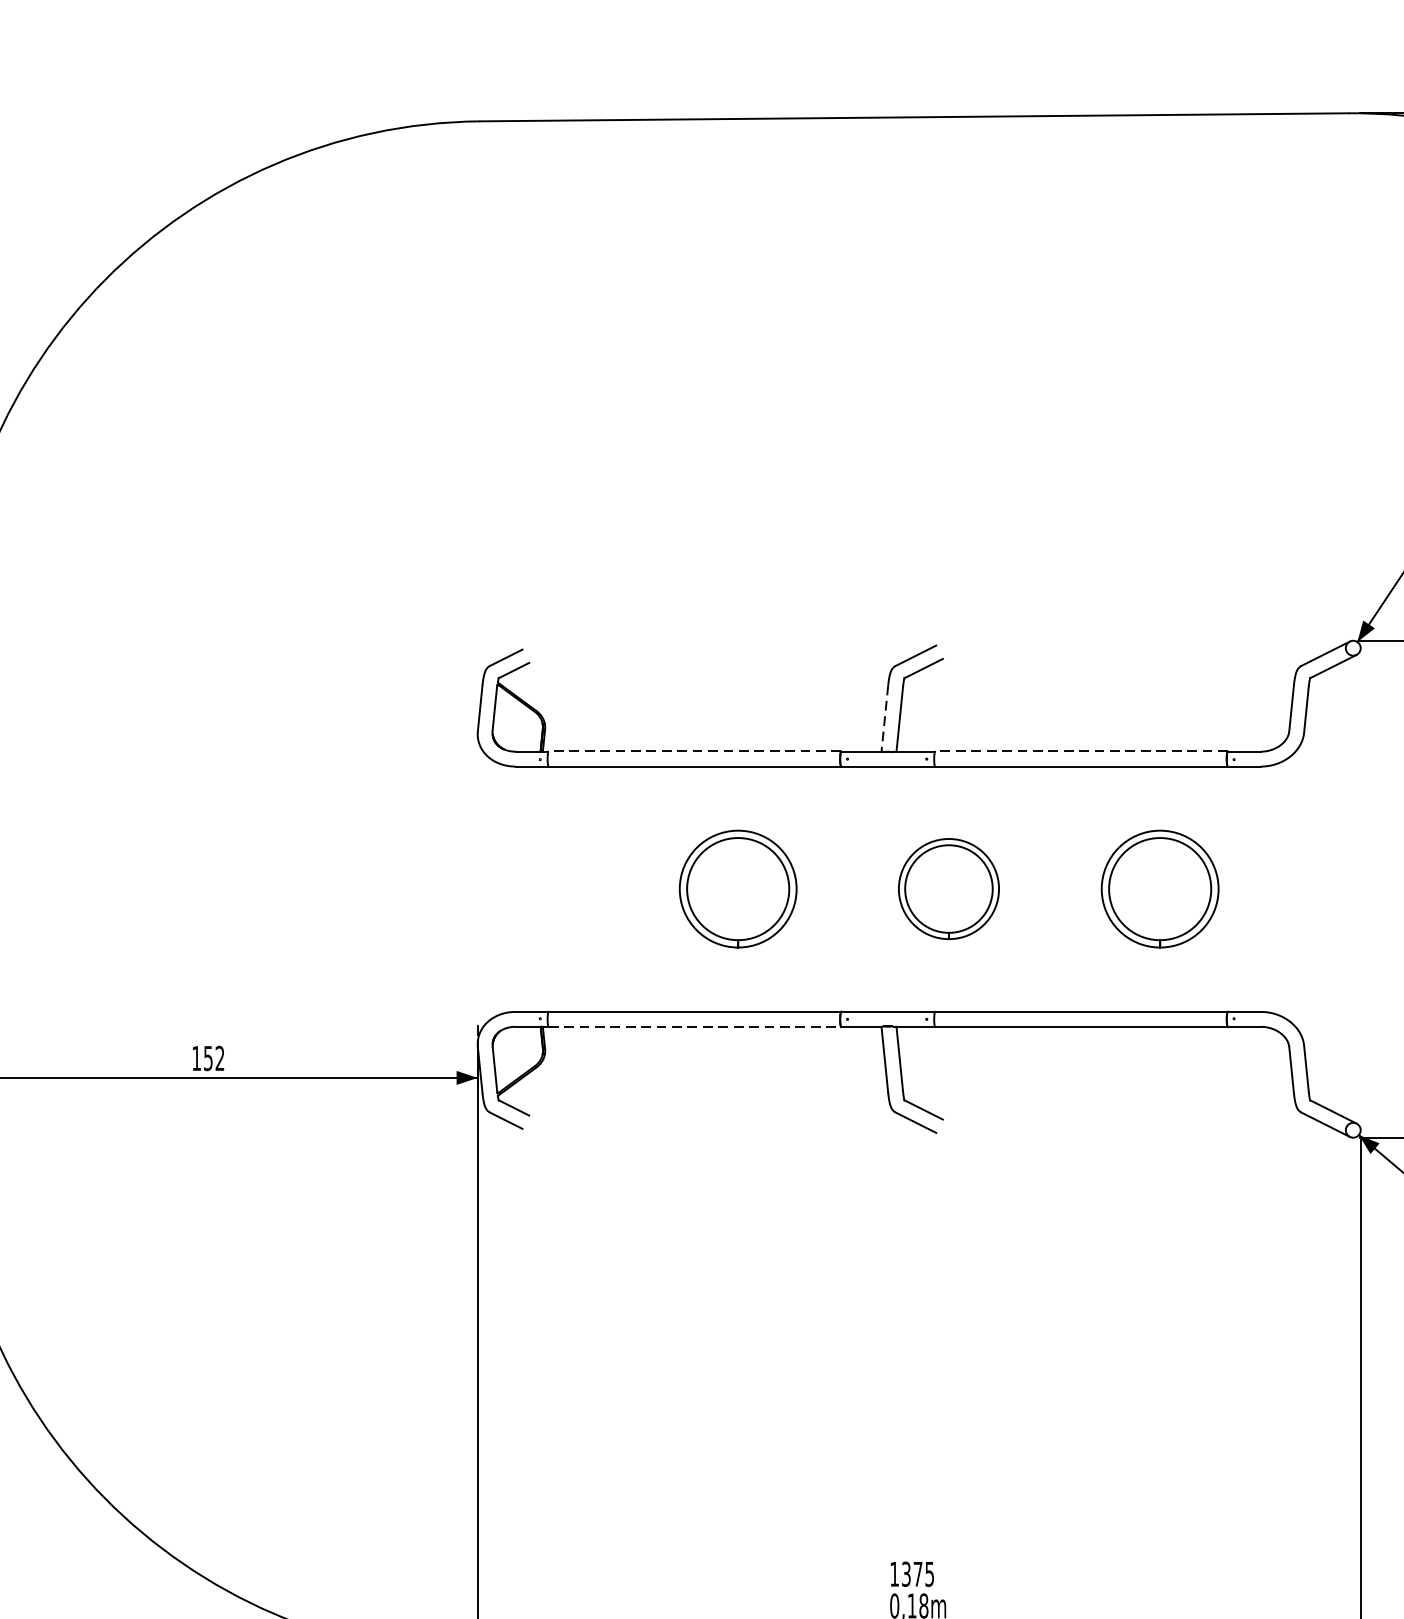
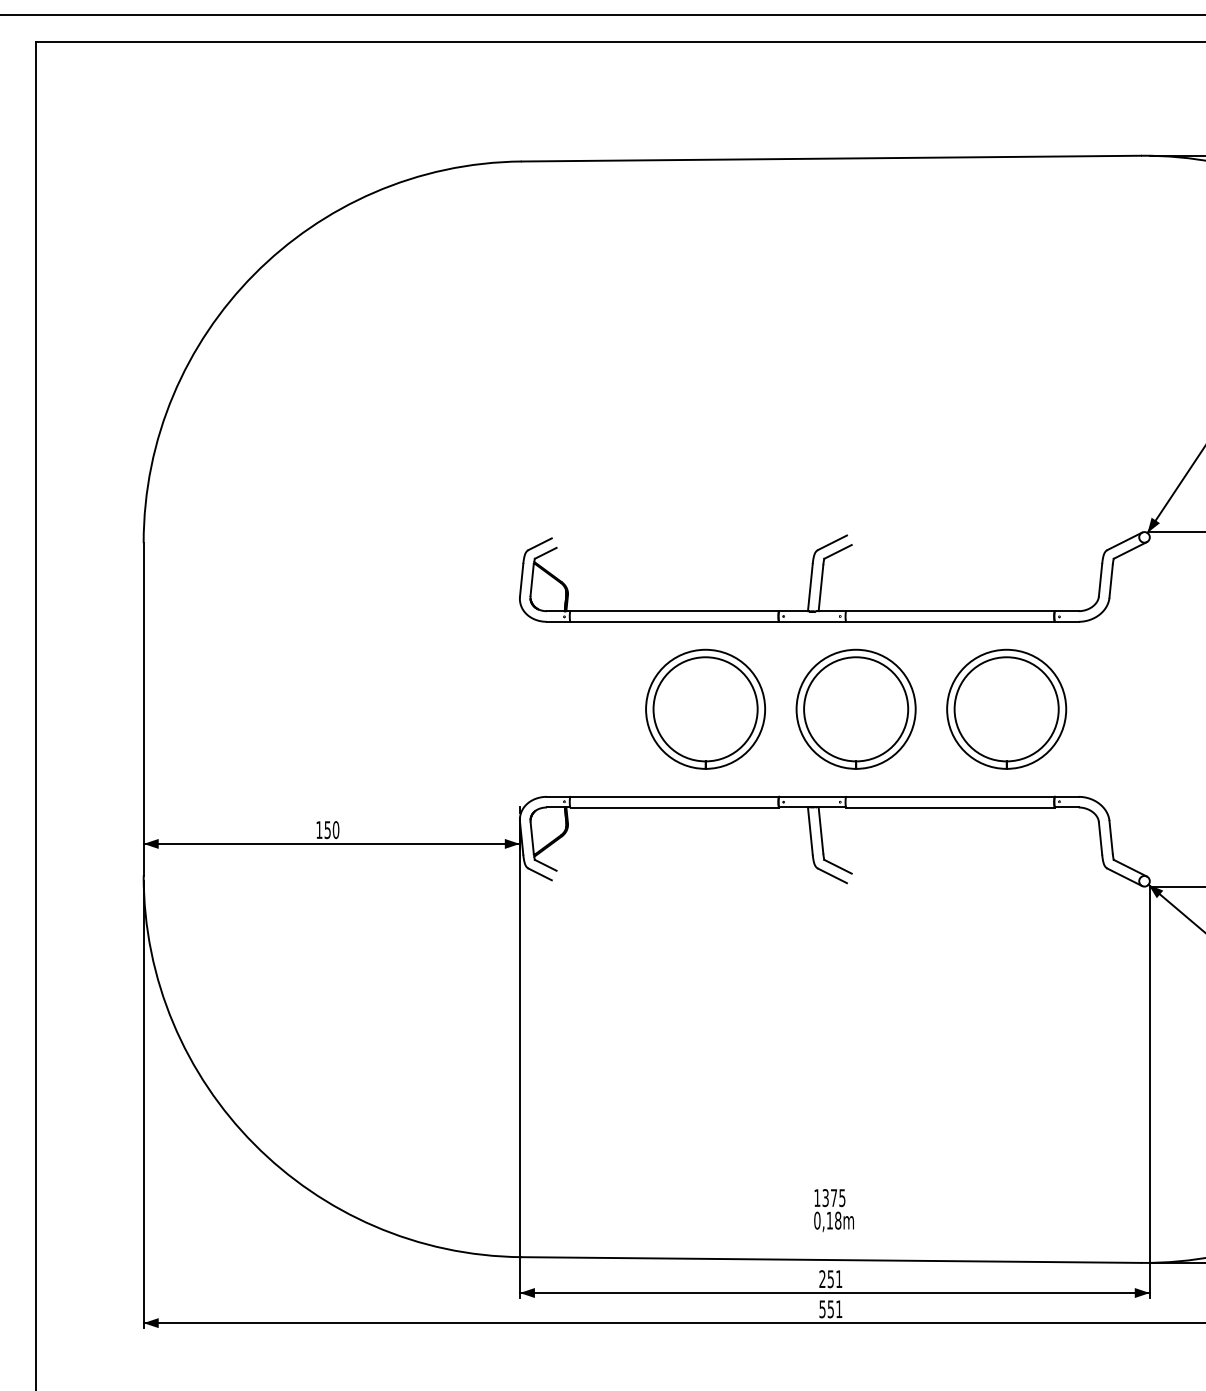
line: (885, 718) -> (810, 587), dashed -> solid
line: (694, 750) -> (674, 610), dashed -> solid
line: (1081, 750) -> (950, 610), dashed -> solid
part: (737, 888) -> (705, 708), size x1.43
part: (948, 888) -> (855, 708), size x1.67
part: (1159, 888) -> (1006, 708), size x1.43
line: (695, 1026) -> (675, 807), dashed -> solid
text: (219, 1059) -> (335, 830), 152 -> 150

